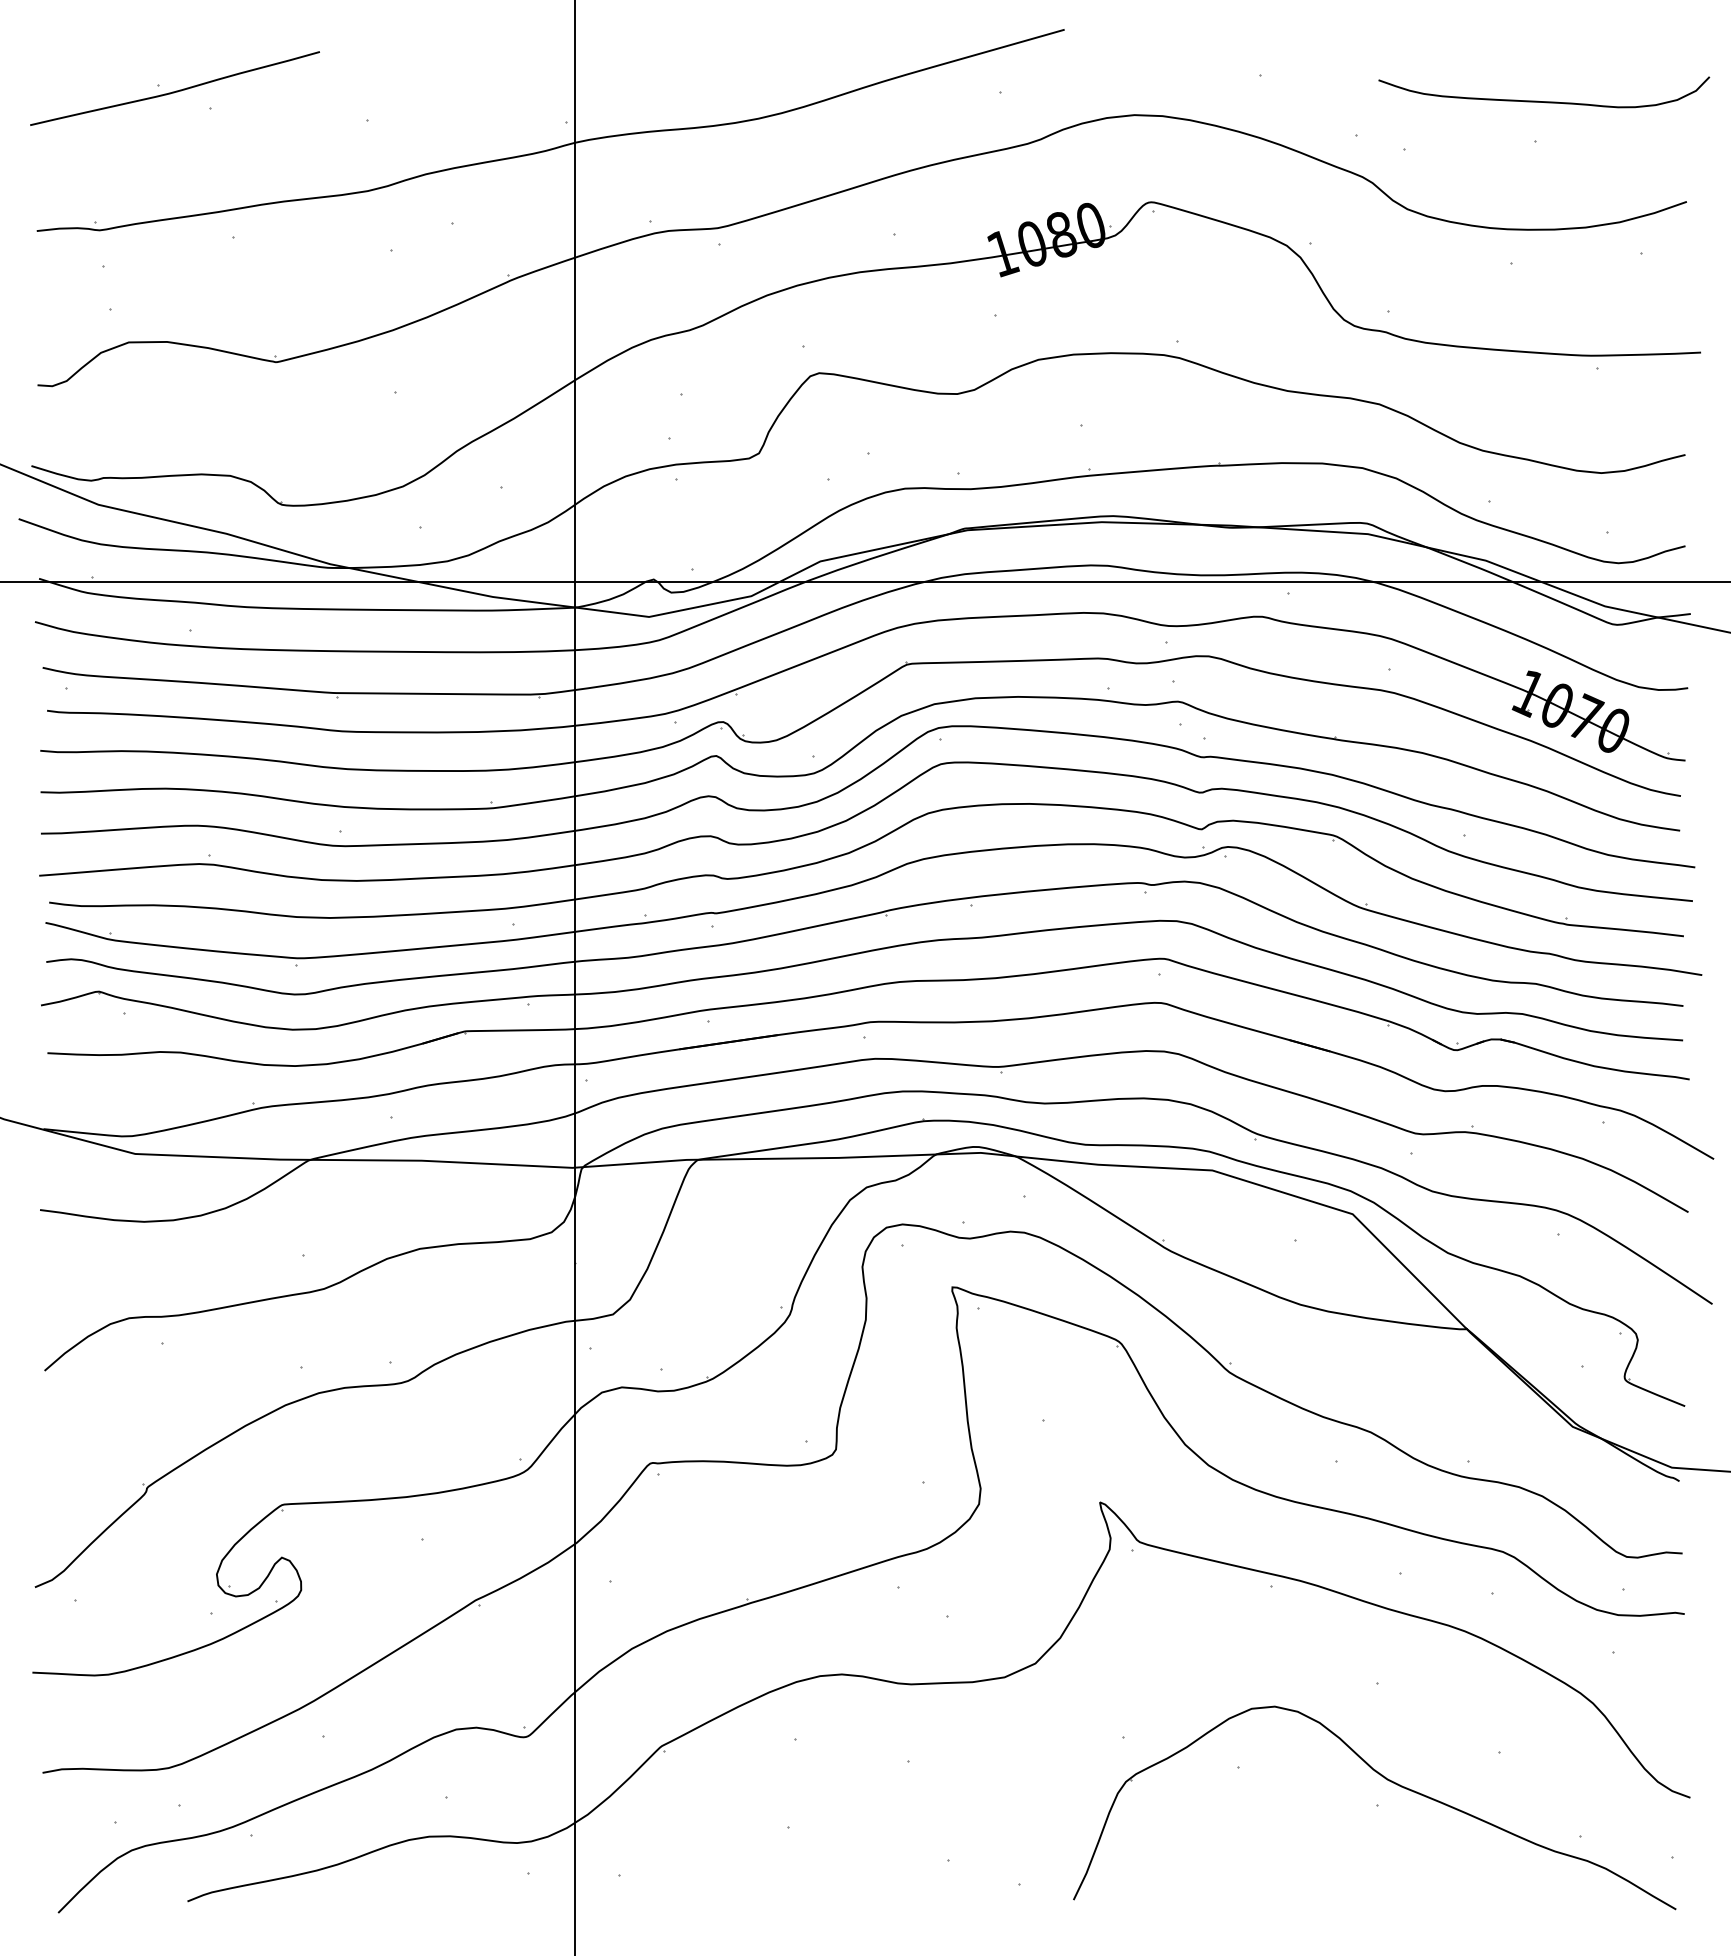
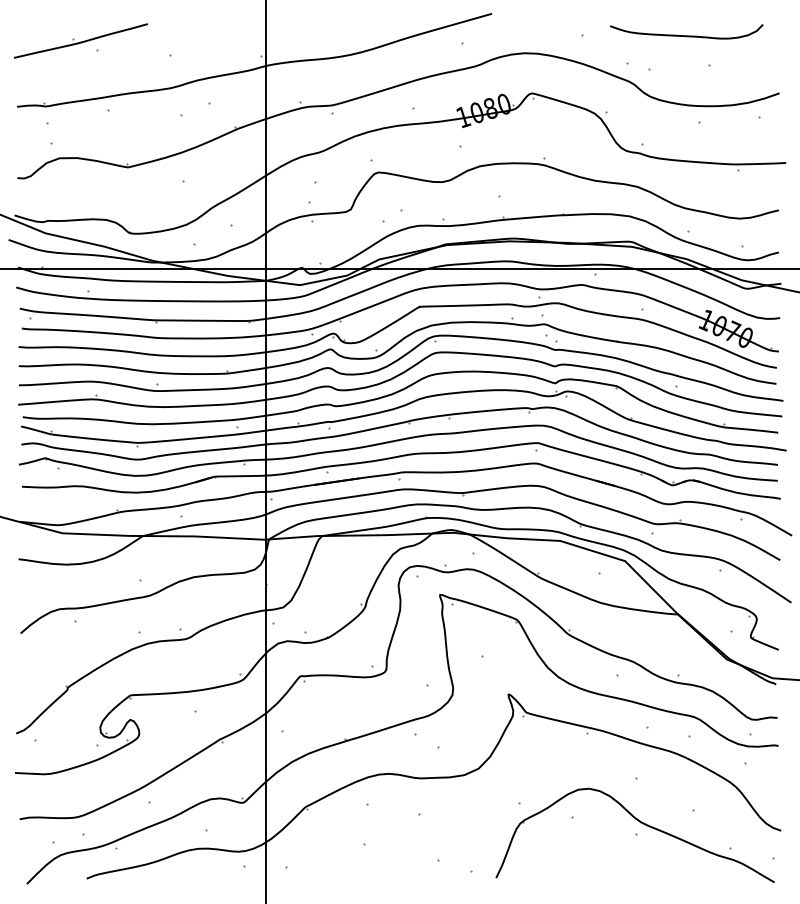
curve: (1543, 100) -> (686, 35), moved

